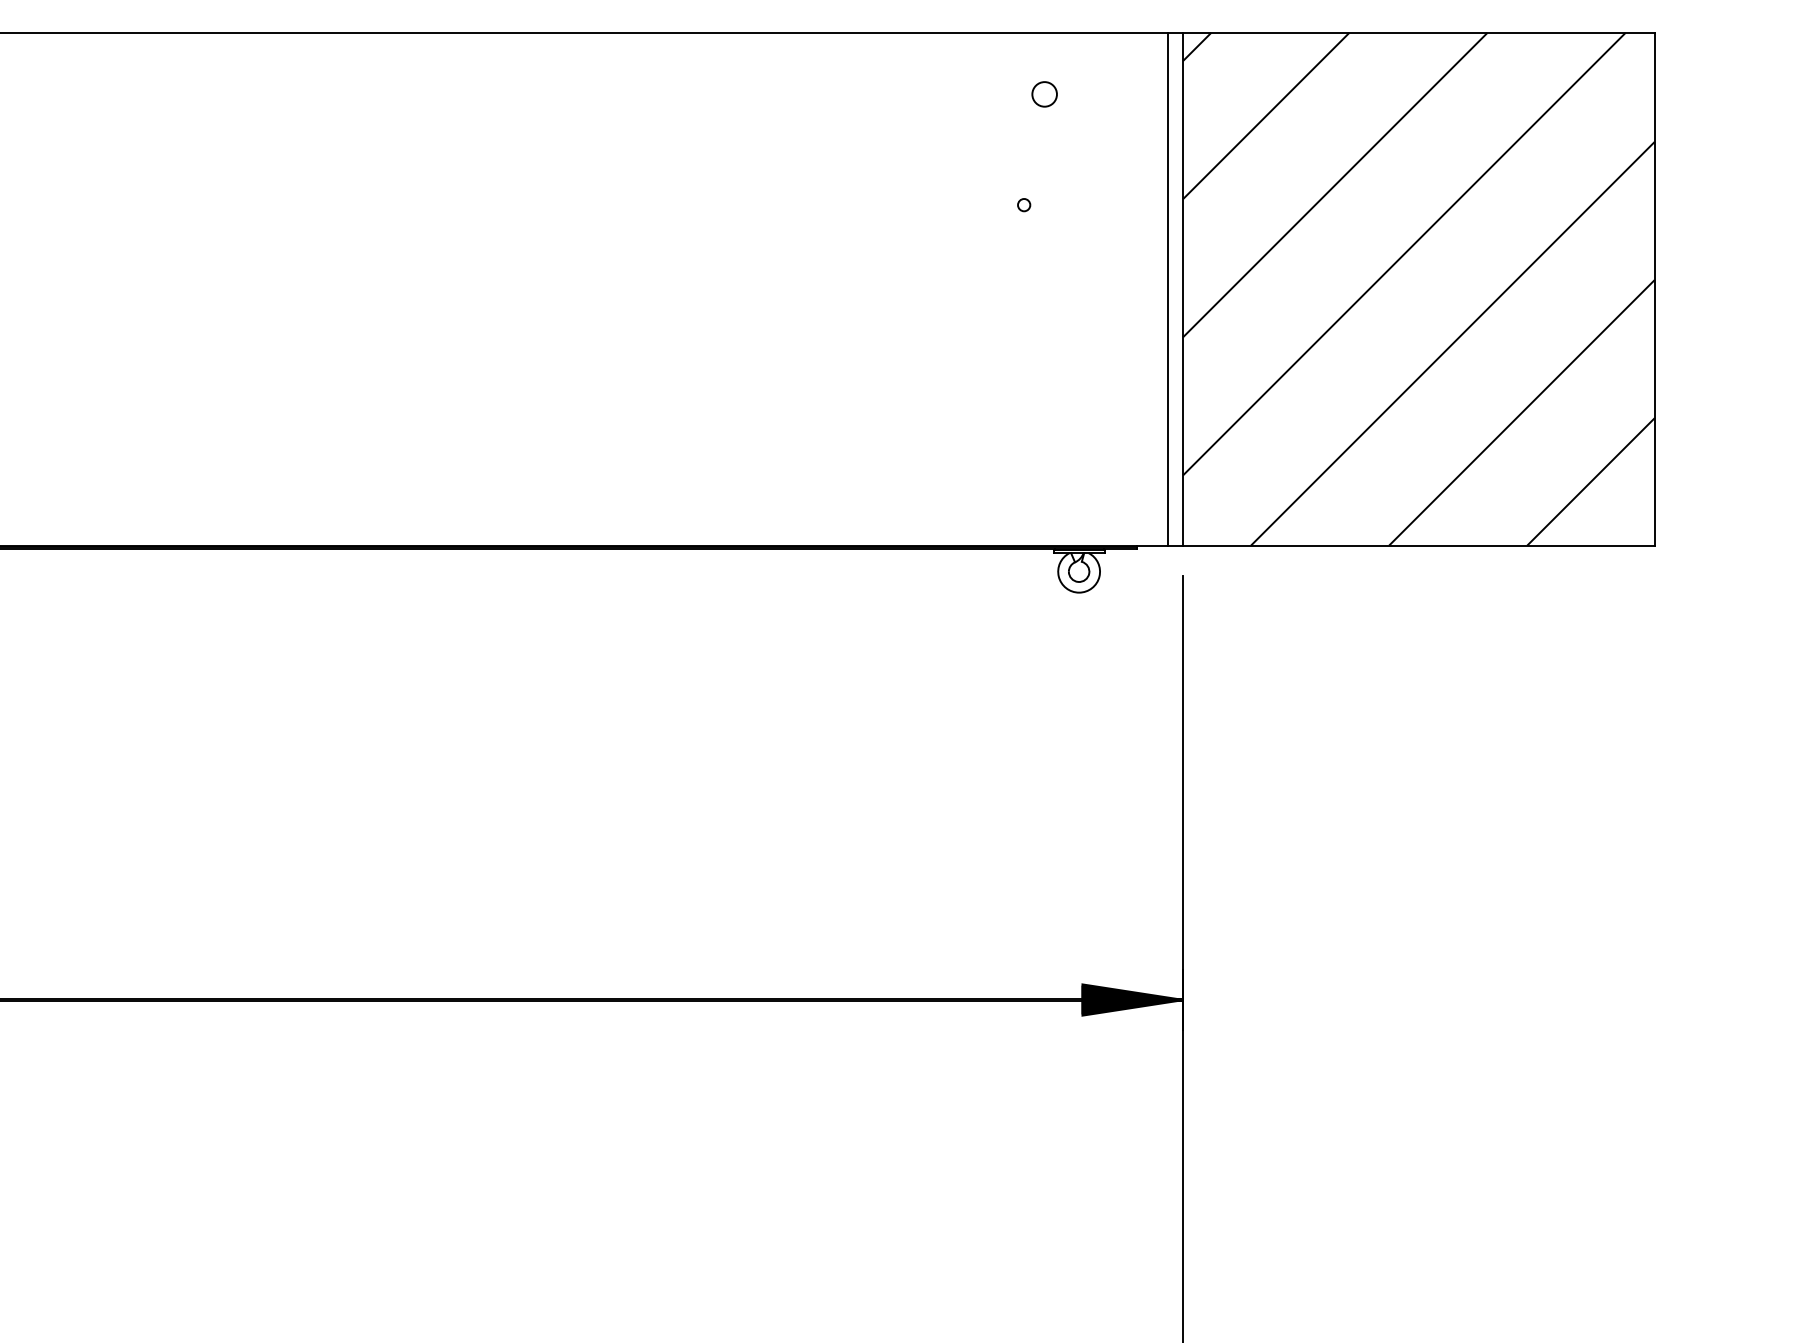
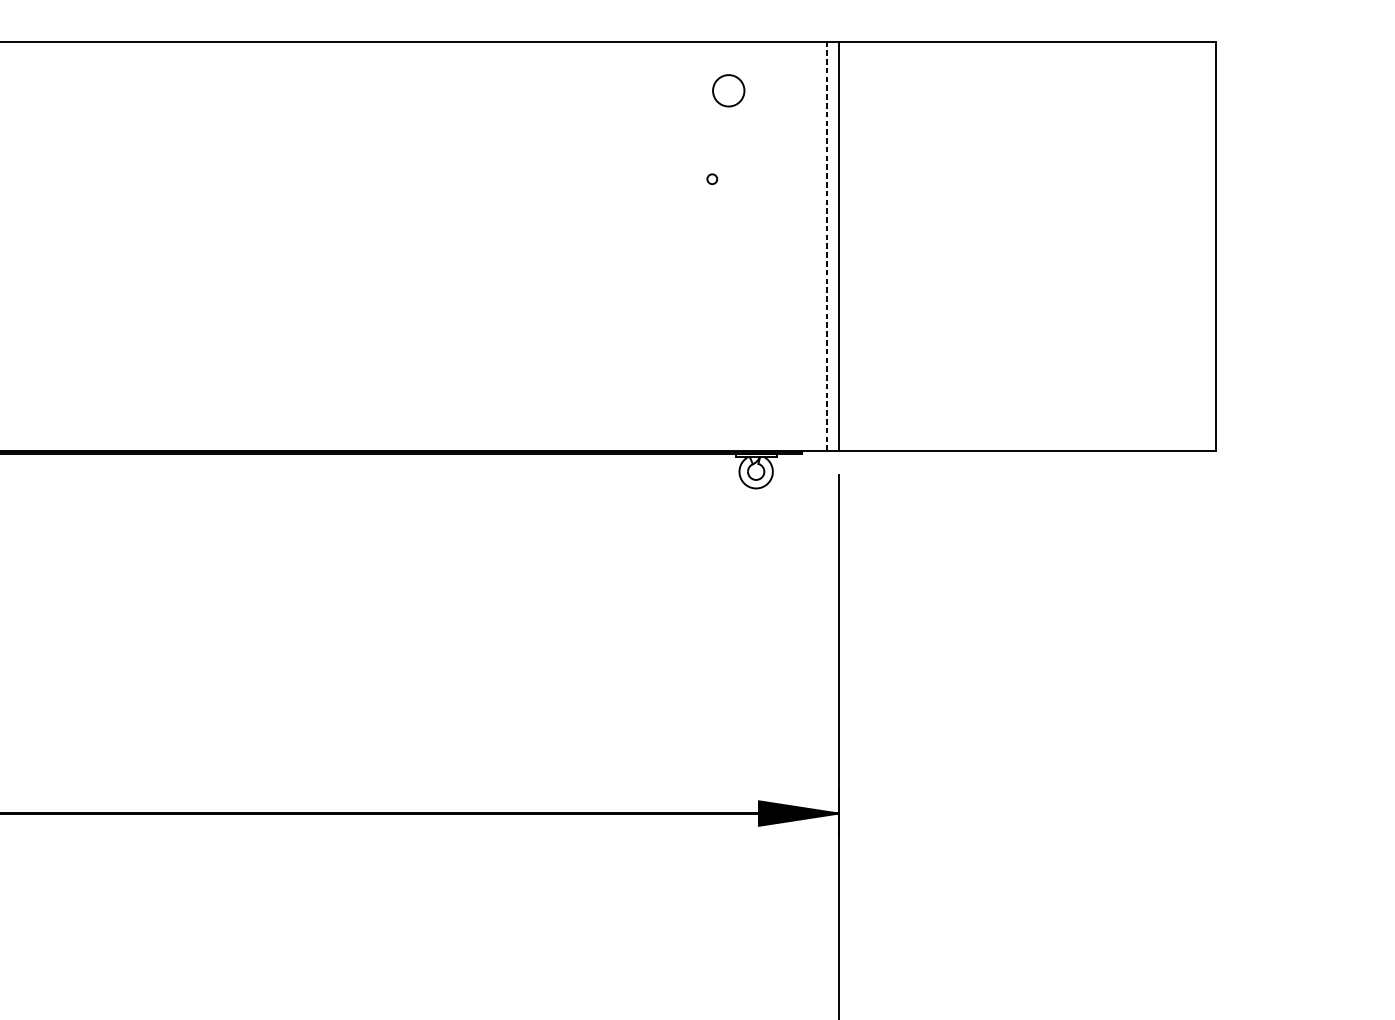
circle: (1044, 94) -> (728, 90), size x1.6
line: (1167, 288) -> (826, 245), solid -> dashed
hatch: (1418, 288) -> (1026, 245), removed

